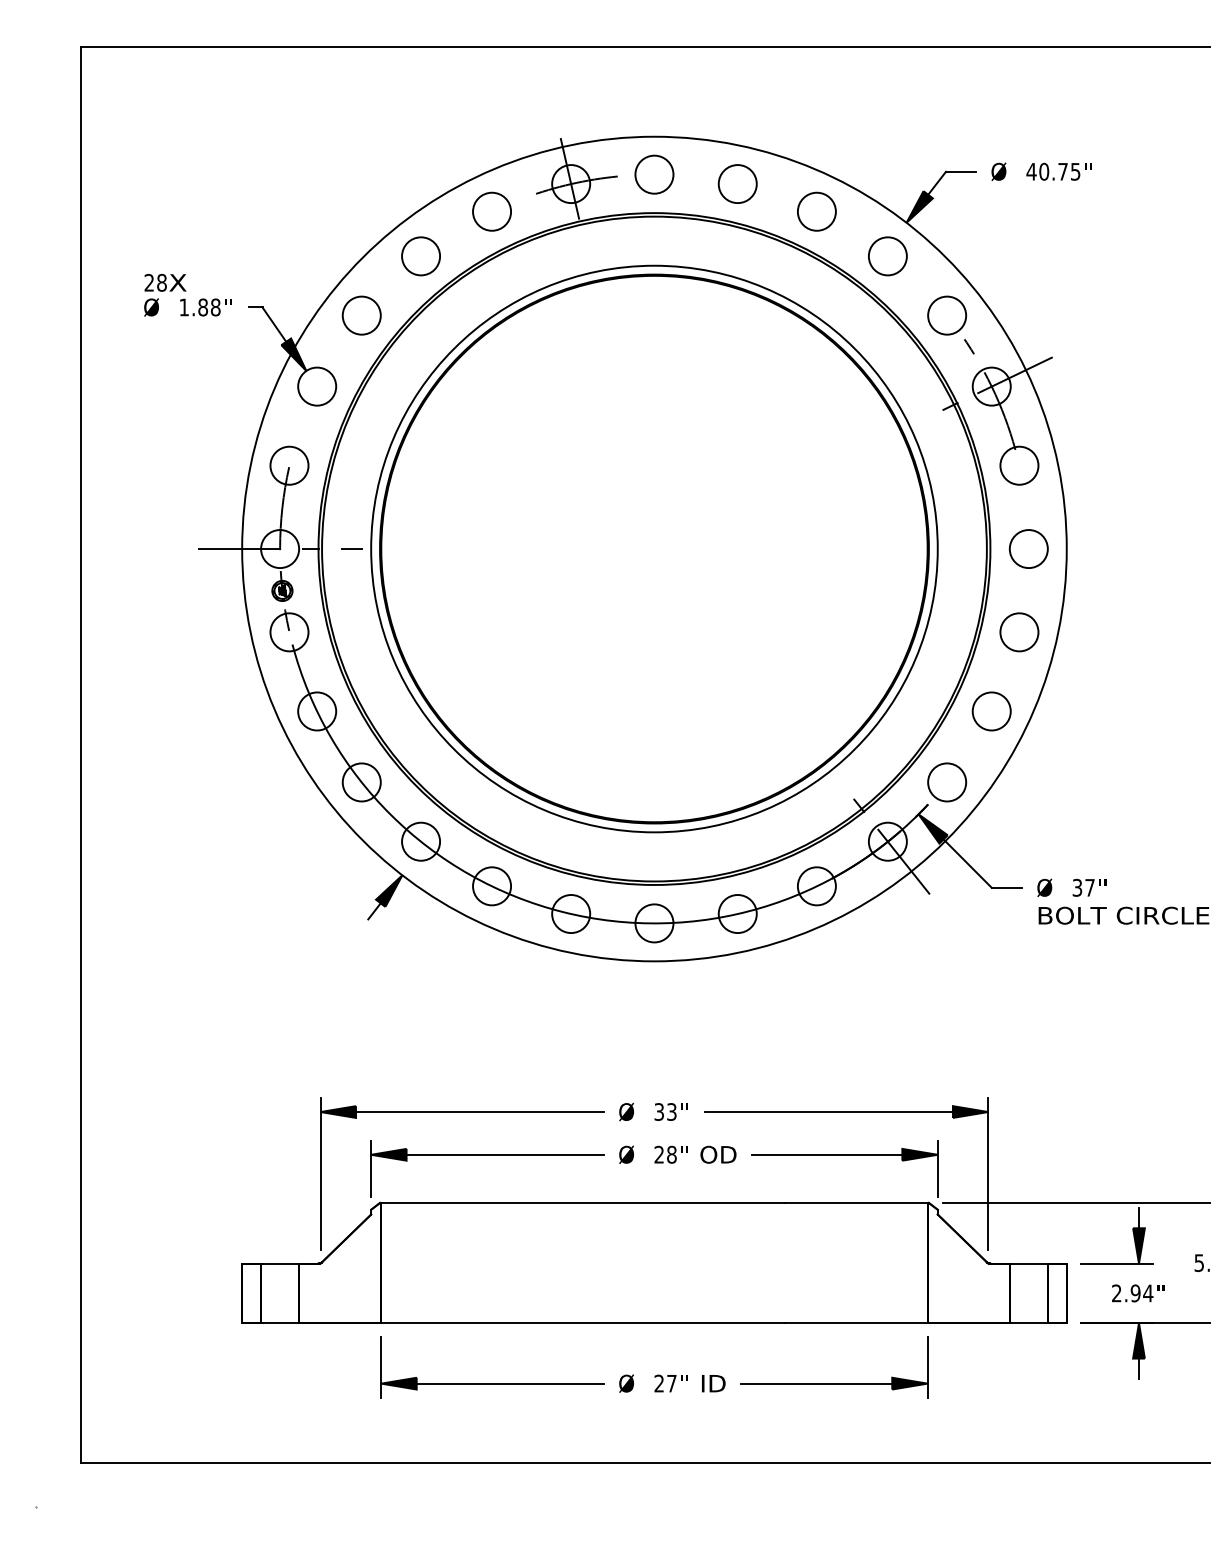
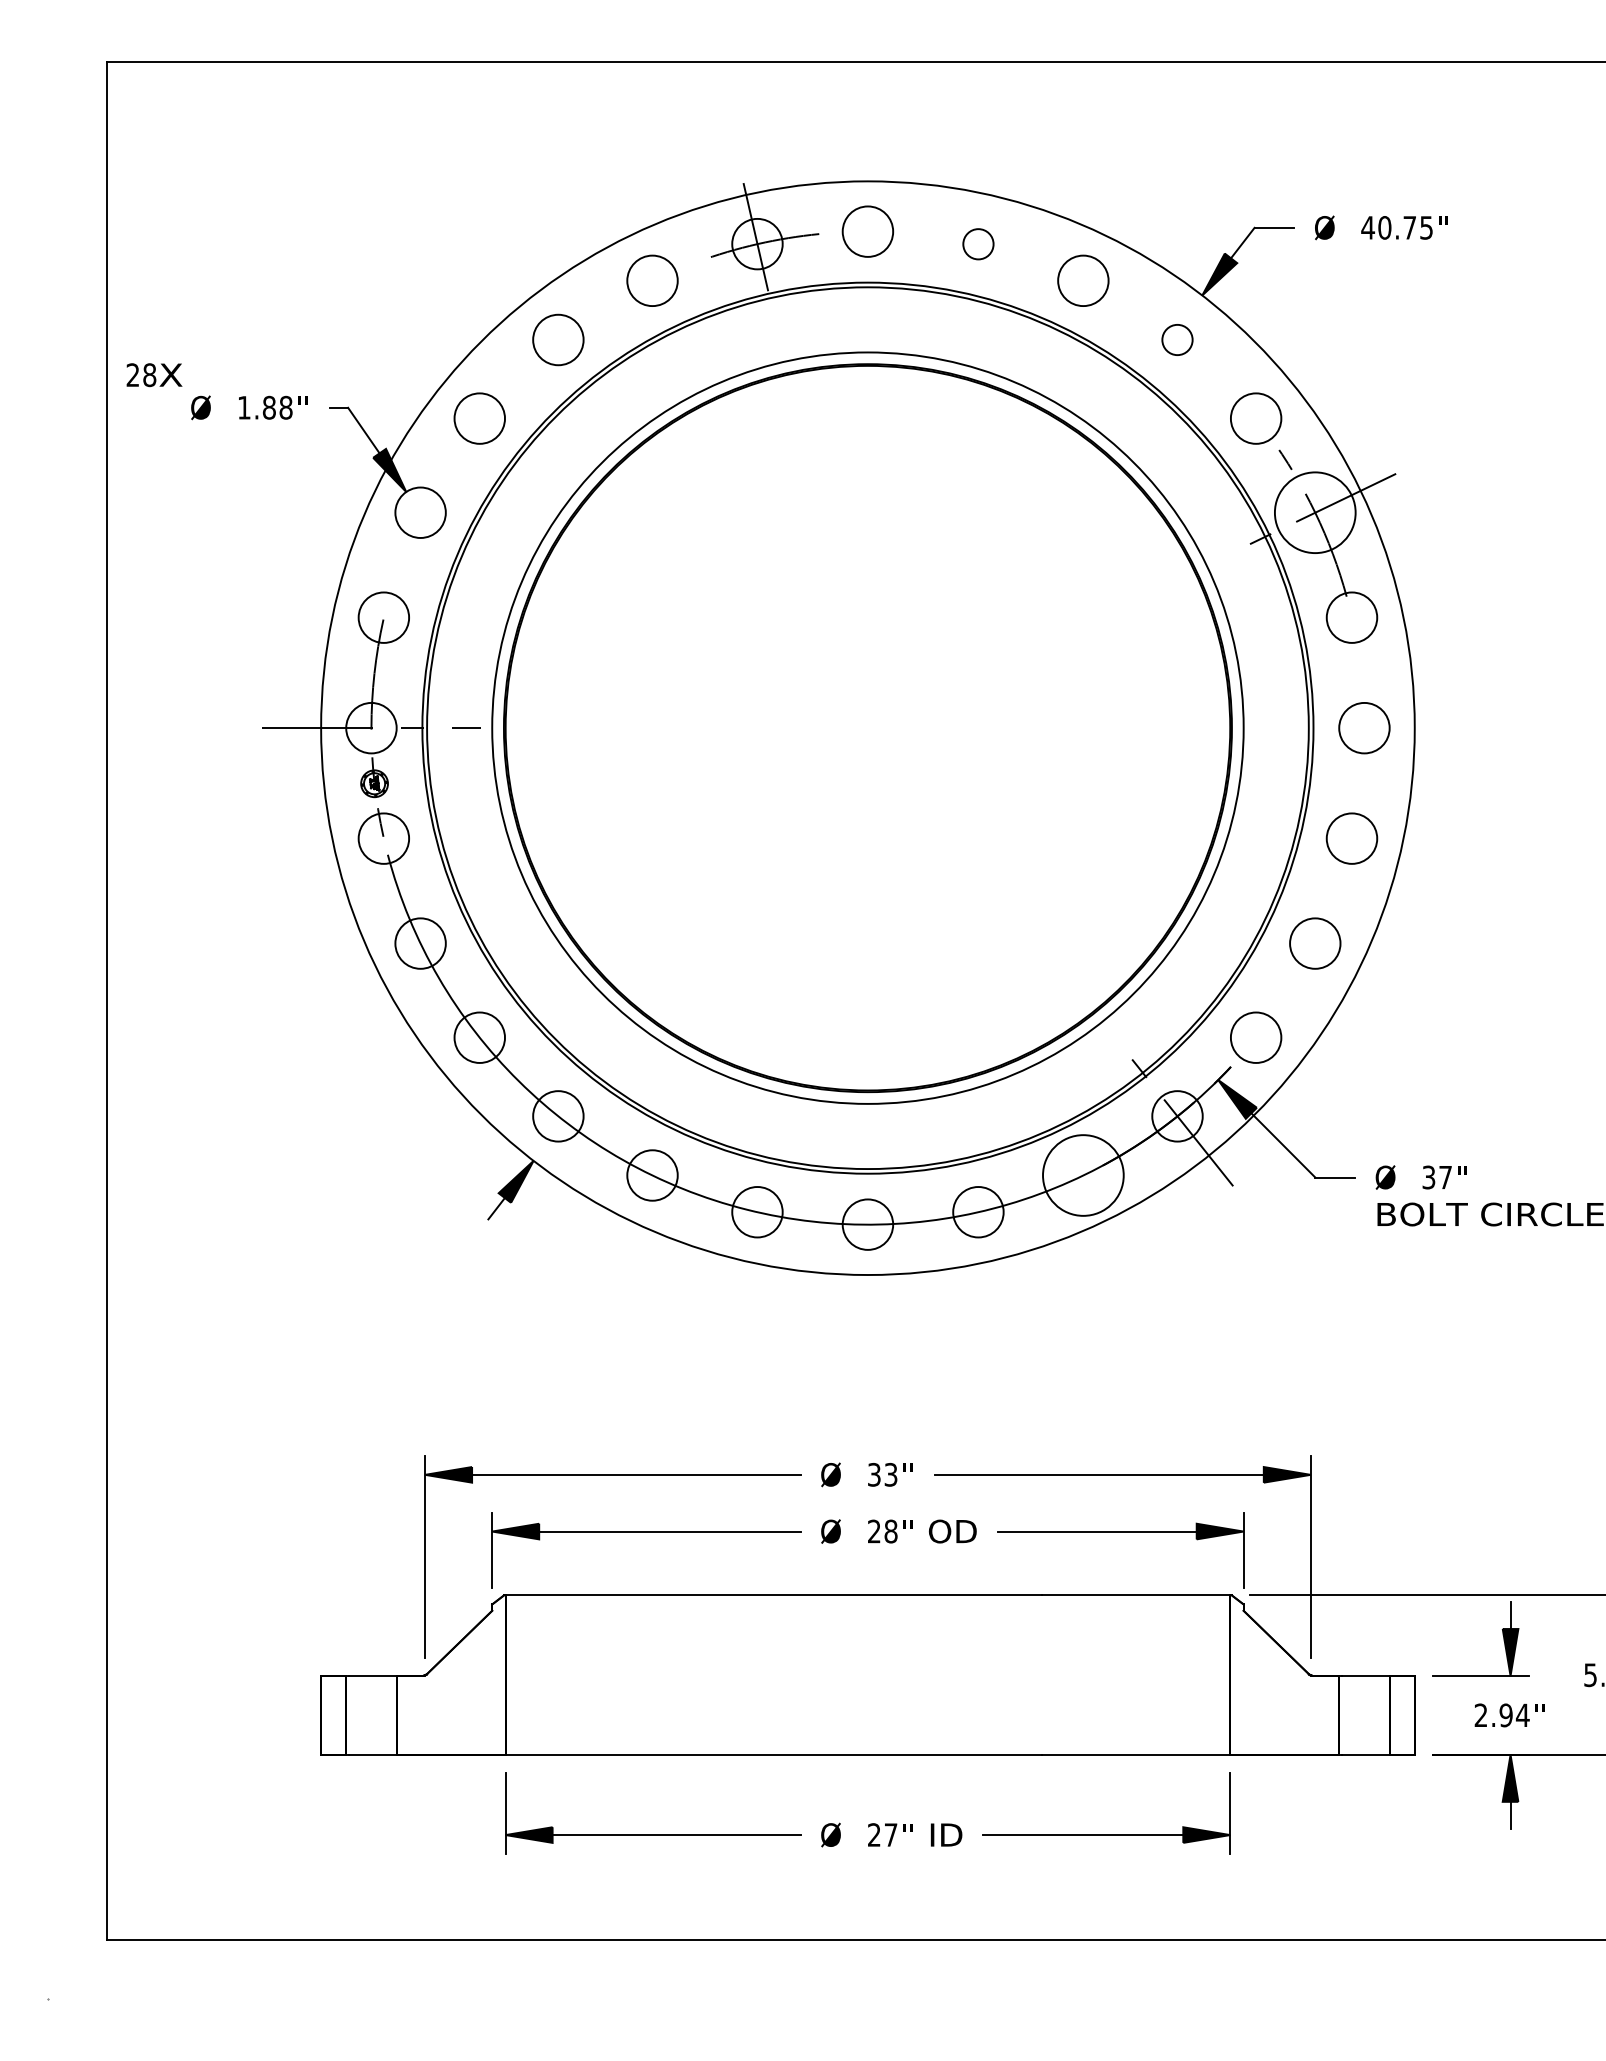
circle: (737, 184) -> (978, 244), size x0.6
circle: (887, 255) -> (1177, 339), size x0.6
text: (165, 283) -> (154, 375), moved
circle: (991, 386) -> (1315, 512), size x1.6
circle: (816, 886) -> (1083, 1175), size x1.6

